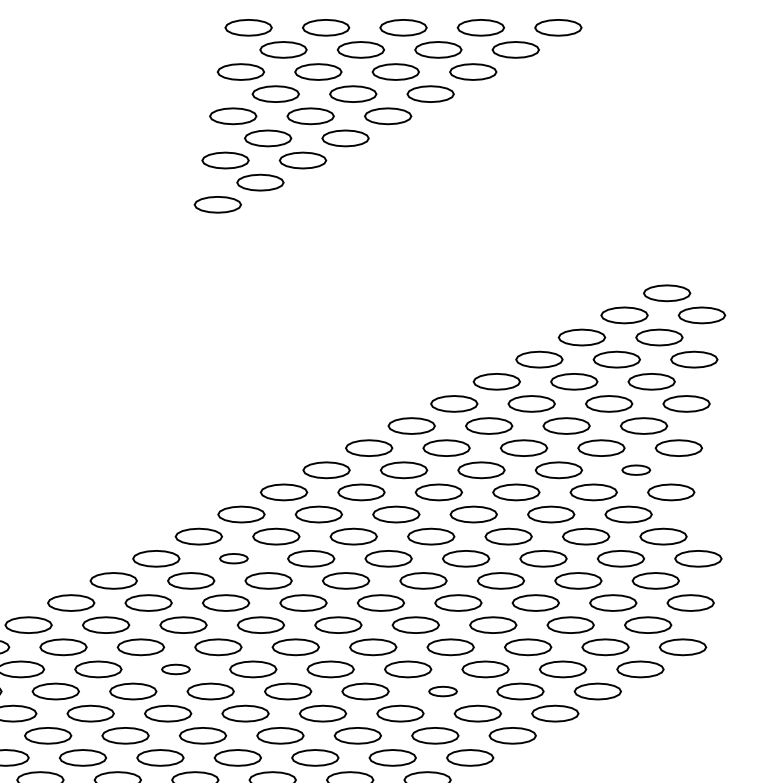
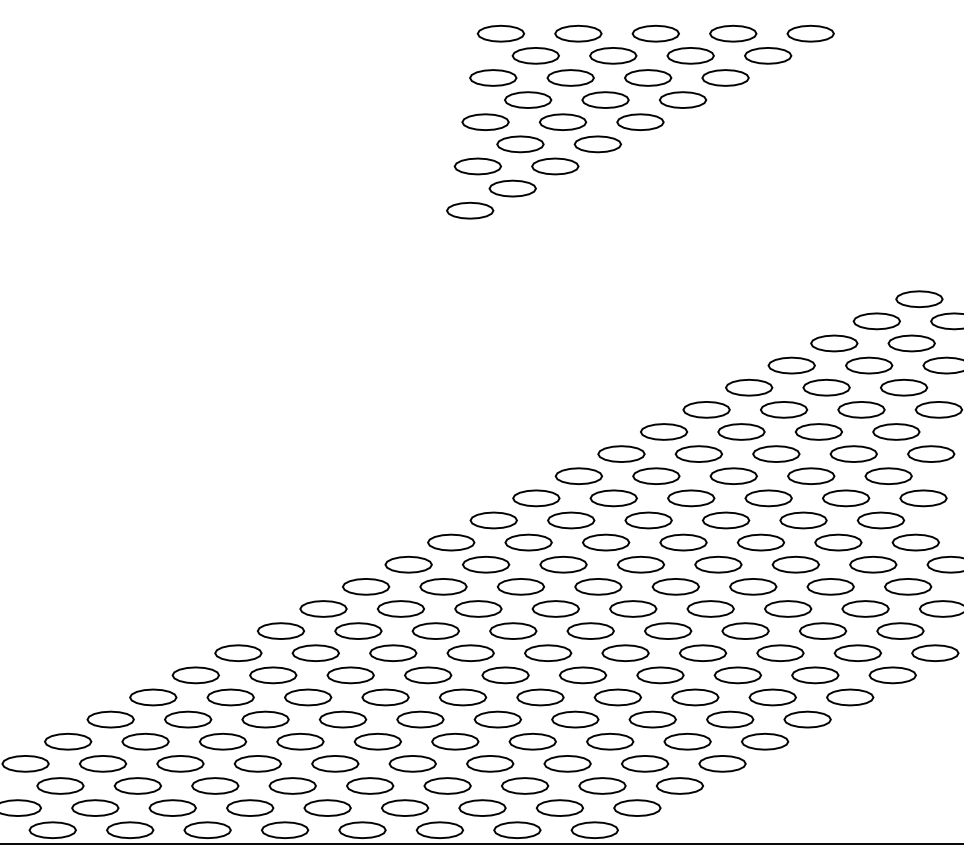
part: (636, 469) -> (888, 475), size x1.67
part: (234, 558) -> (486, 564), size x1.67
part: (176, 669) -> (428, 675), size x1.67
part: (443, 691) -> (695, 697), size x1.67

